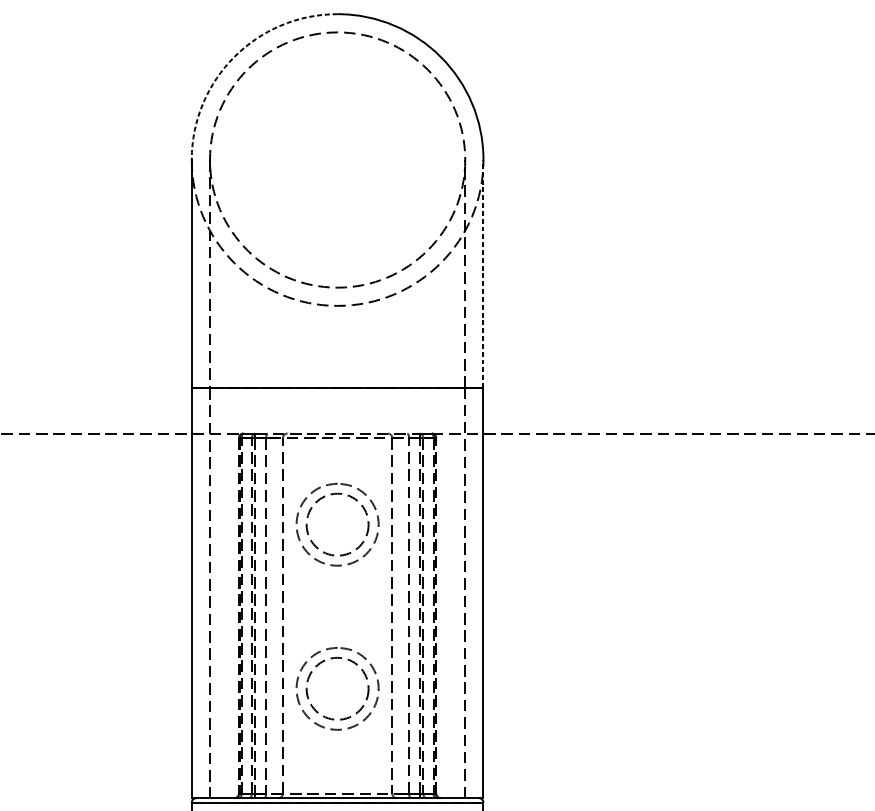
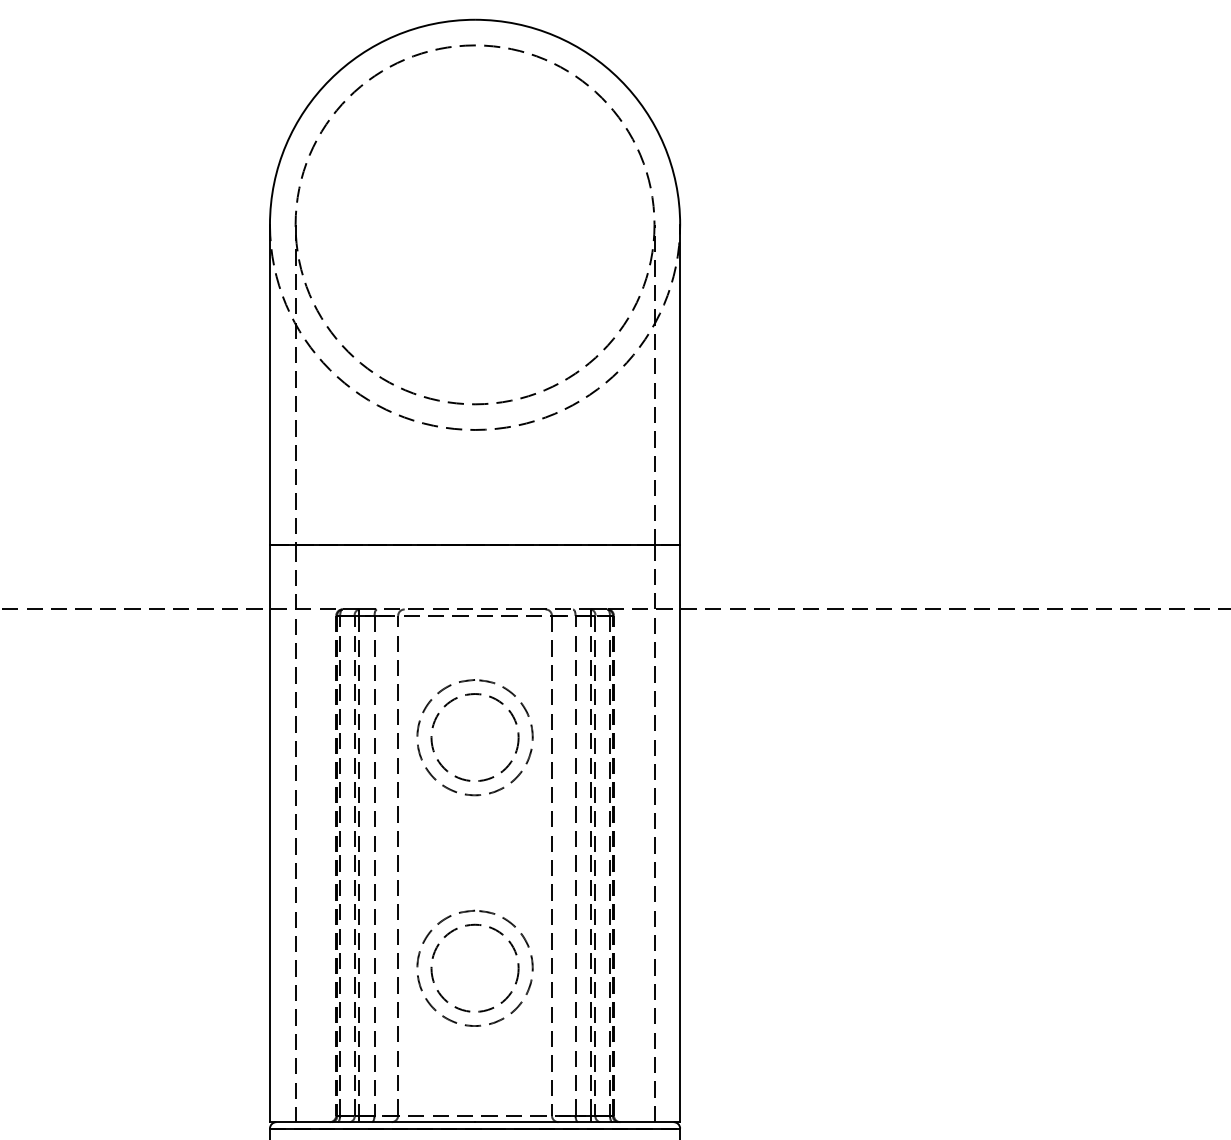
arc: (234, 56) -> (330, 79), dashed -> solid
line: (483, 273) -> (680, 384), dashed -> solid

